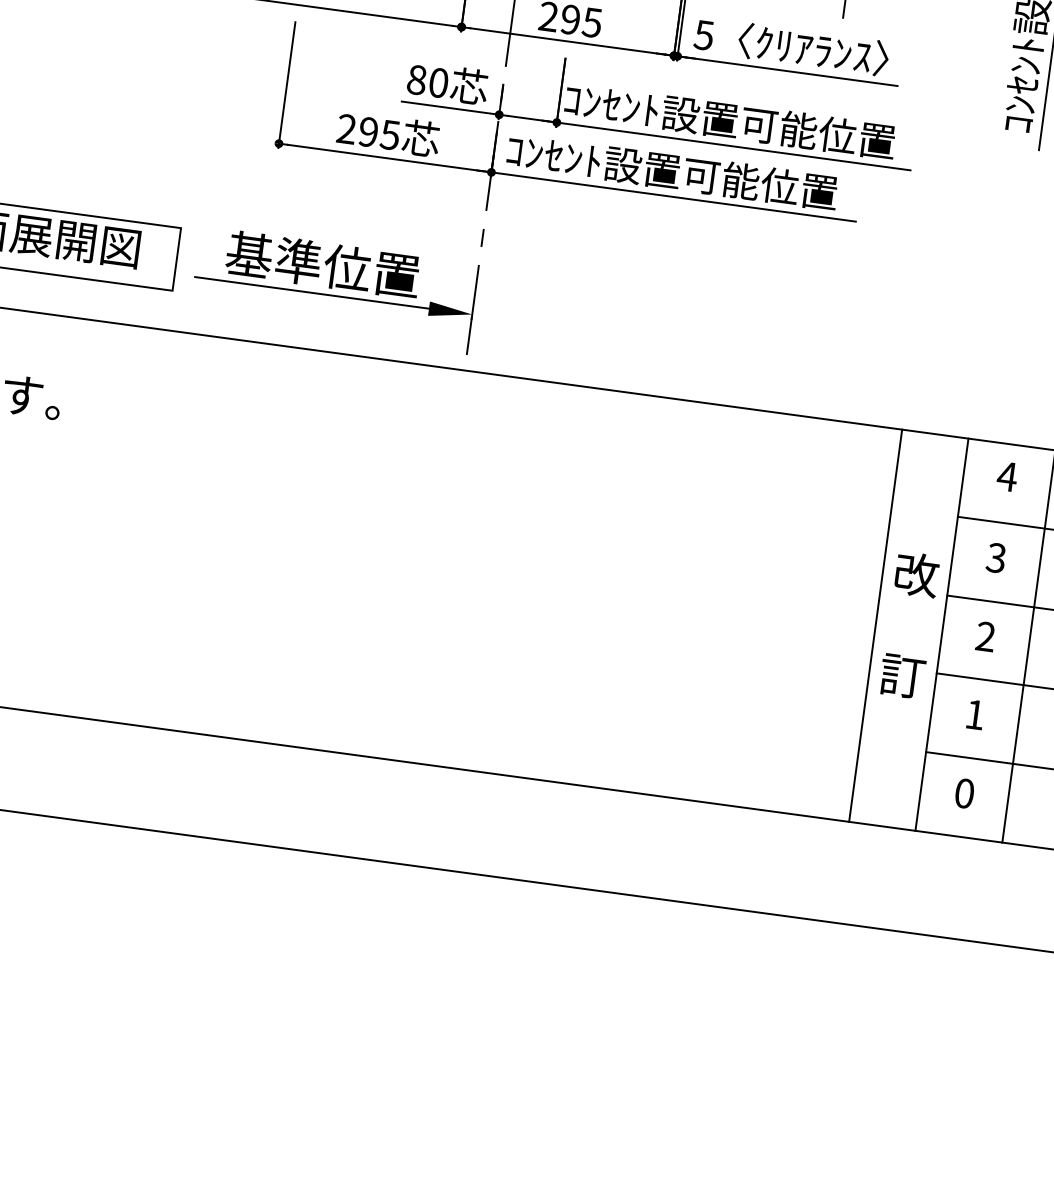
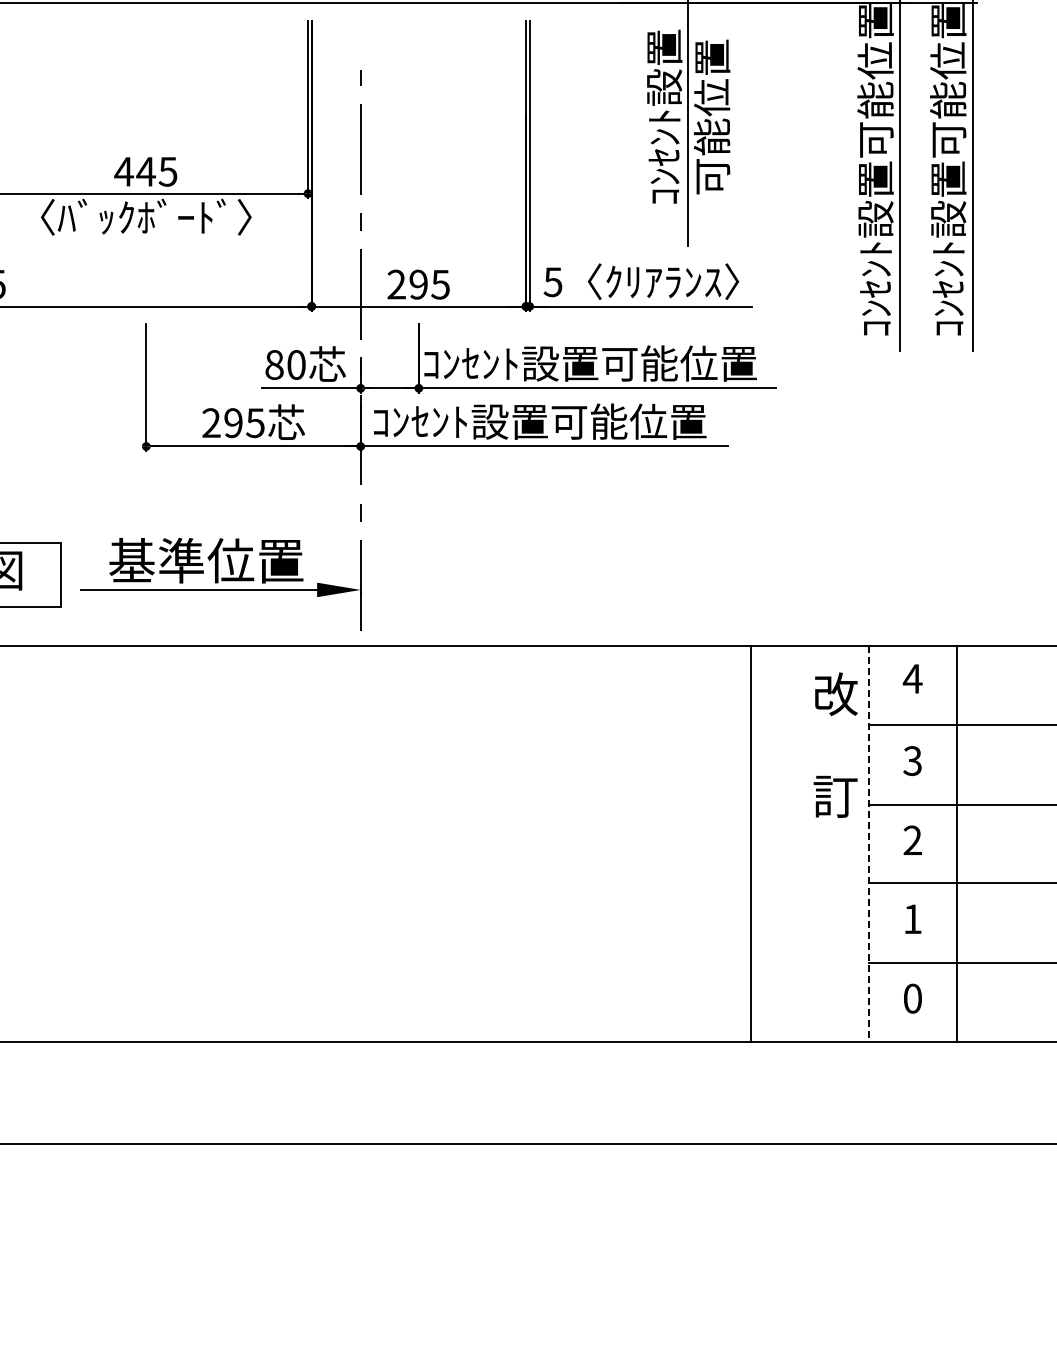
text: (909, 624) -> (835, 744), moved
line: (875, 625) -> (751, 844), moved
line: (942, 634) -> (869, 844), solid -> dashed

